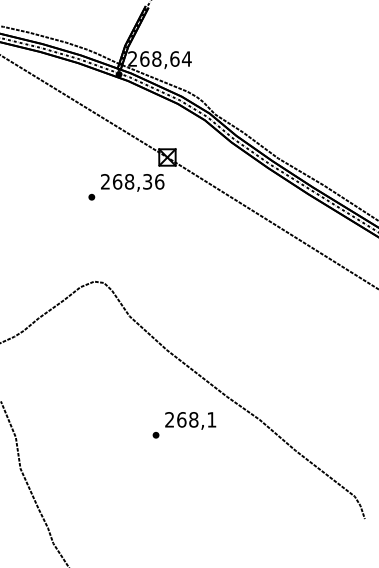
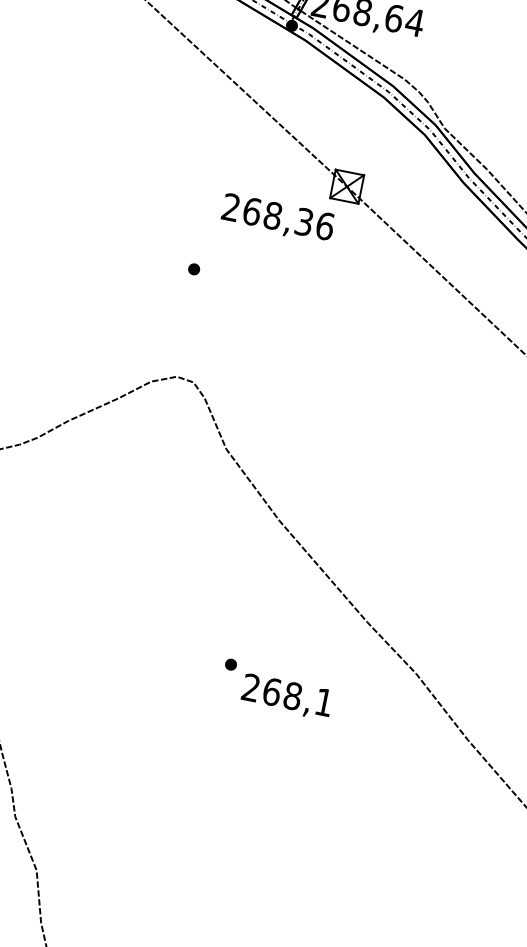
part: (91, 196) -> (193, 267), moved
text: (190, 420) -> (286, 696), moved

